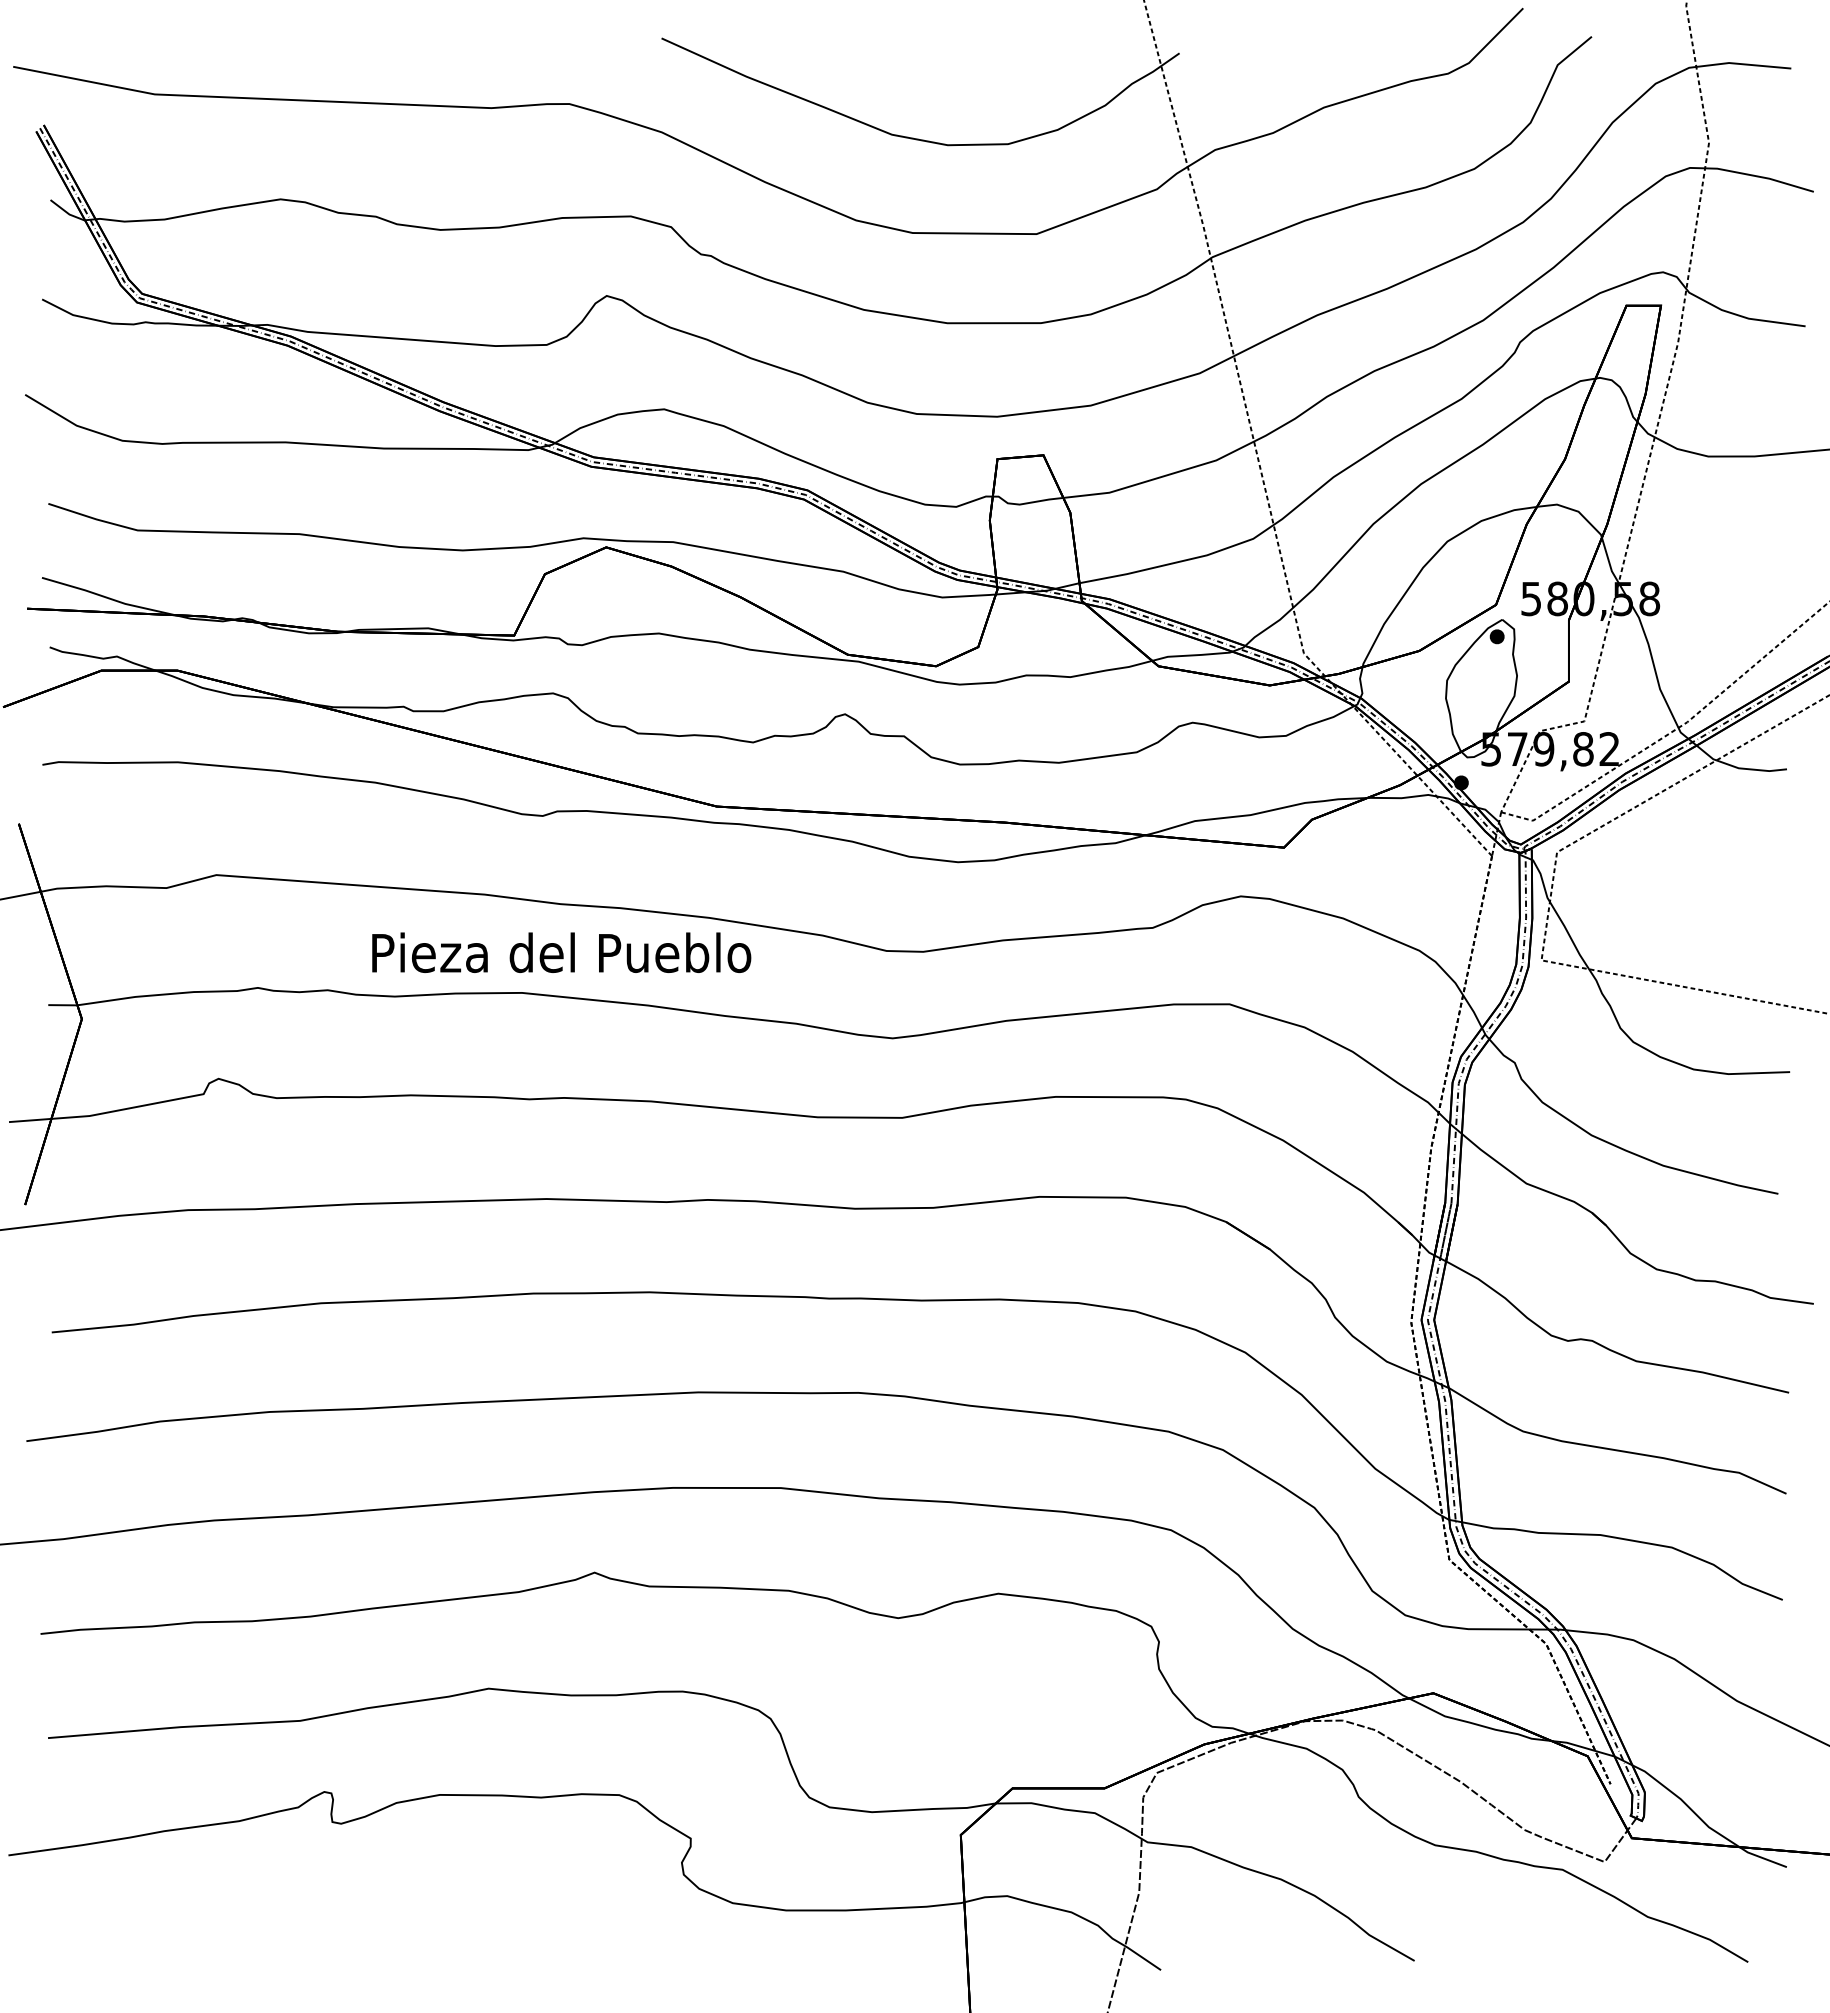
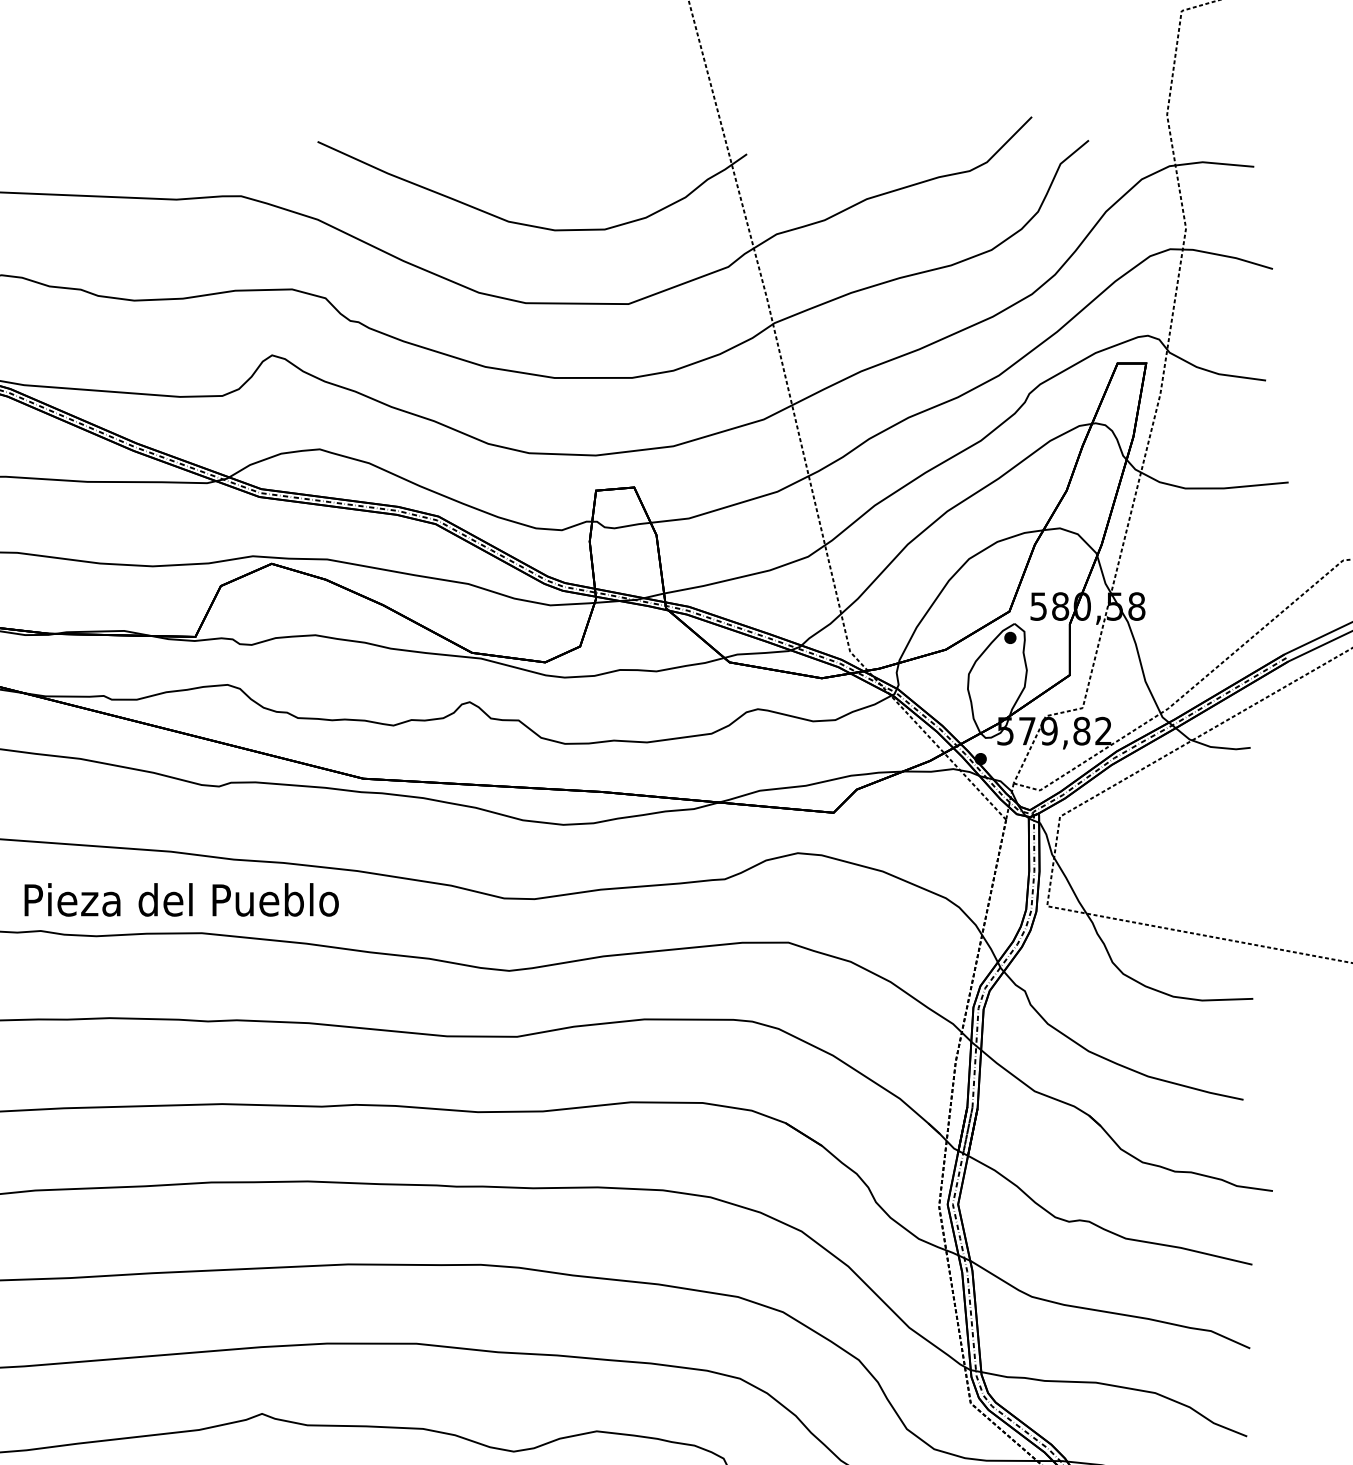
text: (561, 952) -> (181, 899), moved

